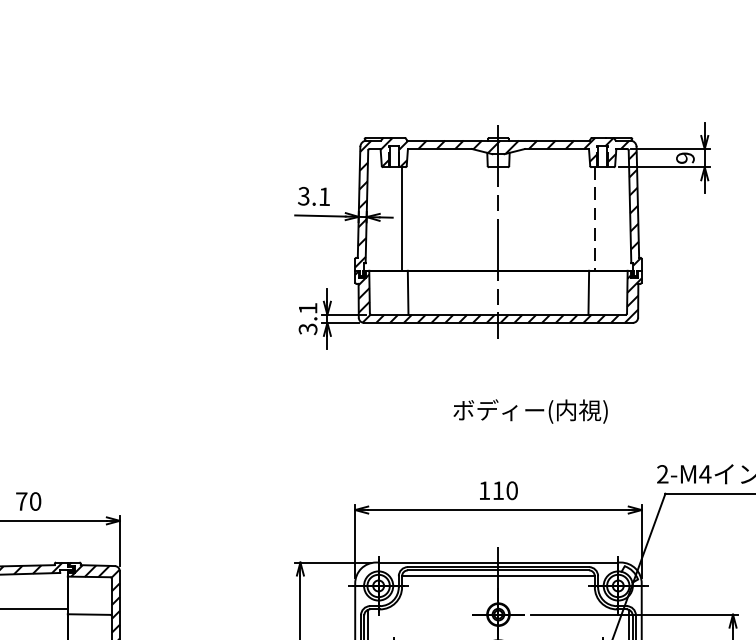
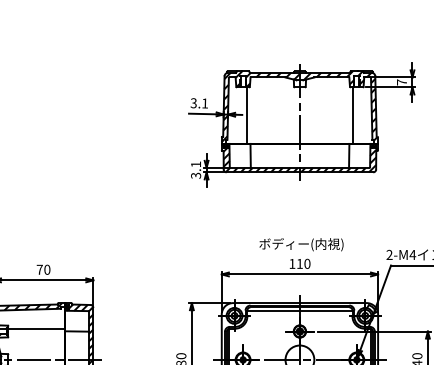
text: (684, 158) -> (401, 82), 9 -> 7
line: (594, 220) -> (352, 116), dashed -> solid
text: (530, 411) -> (301, 244), moved

